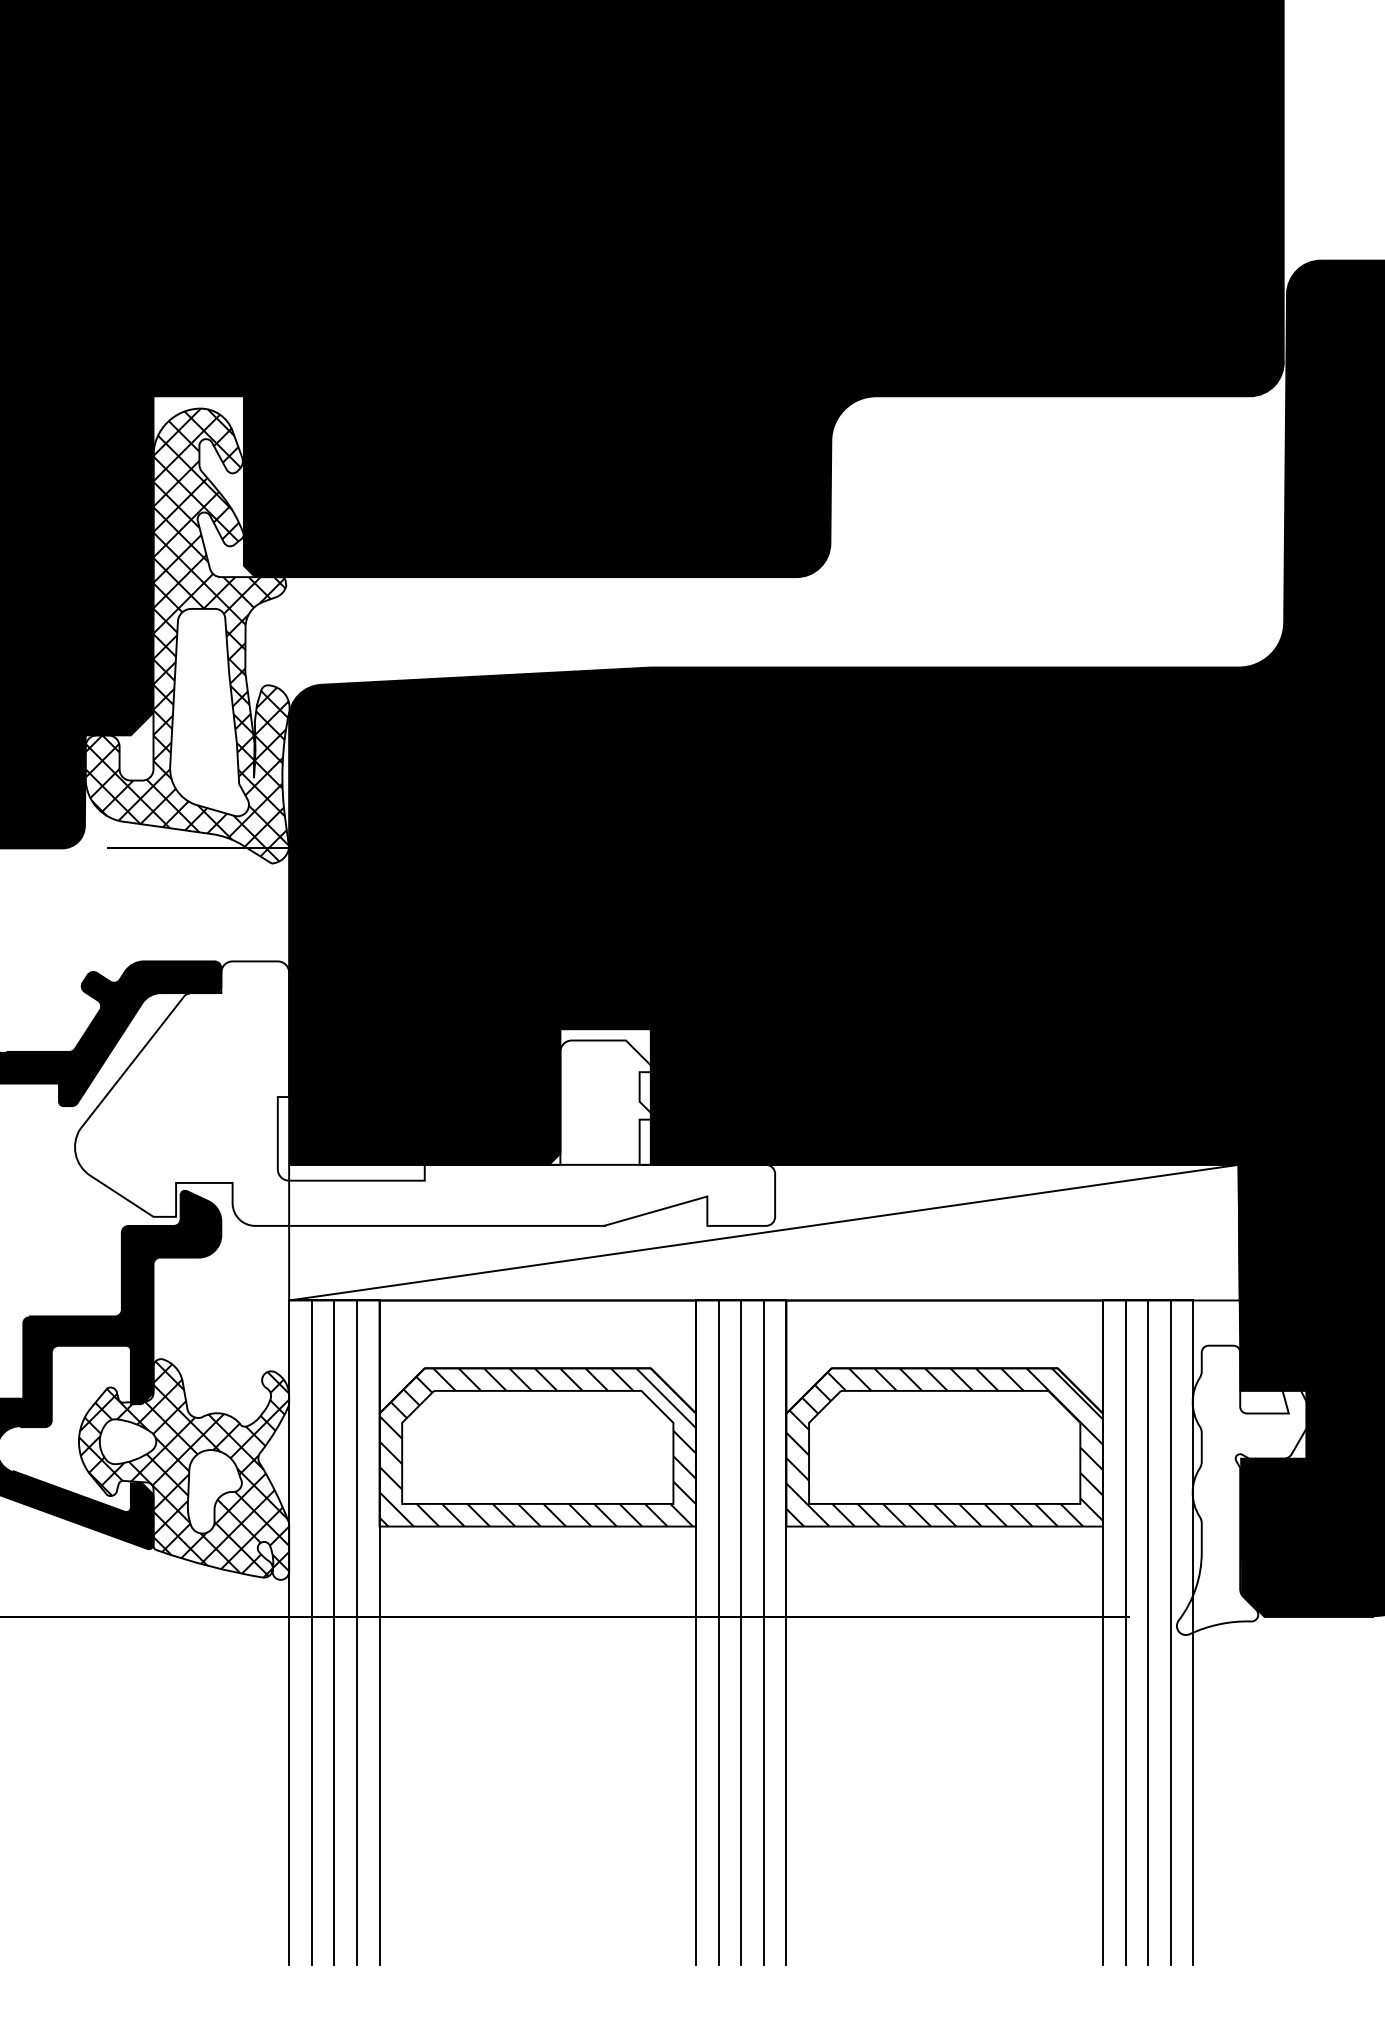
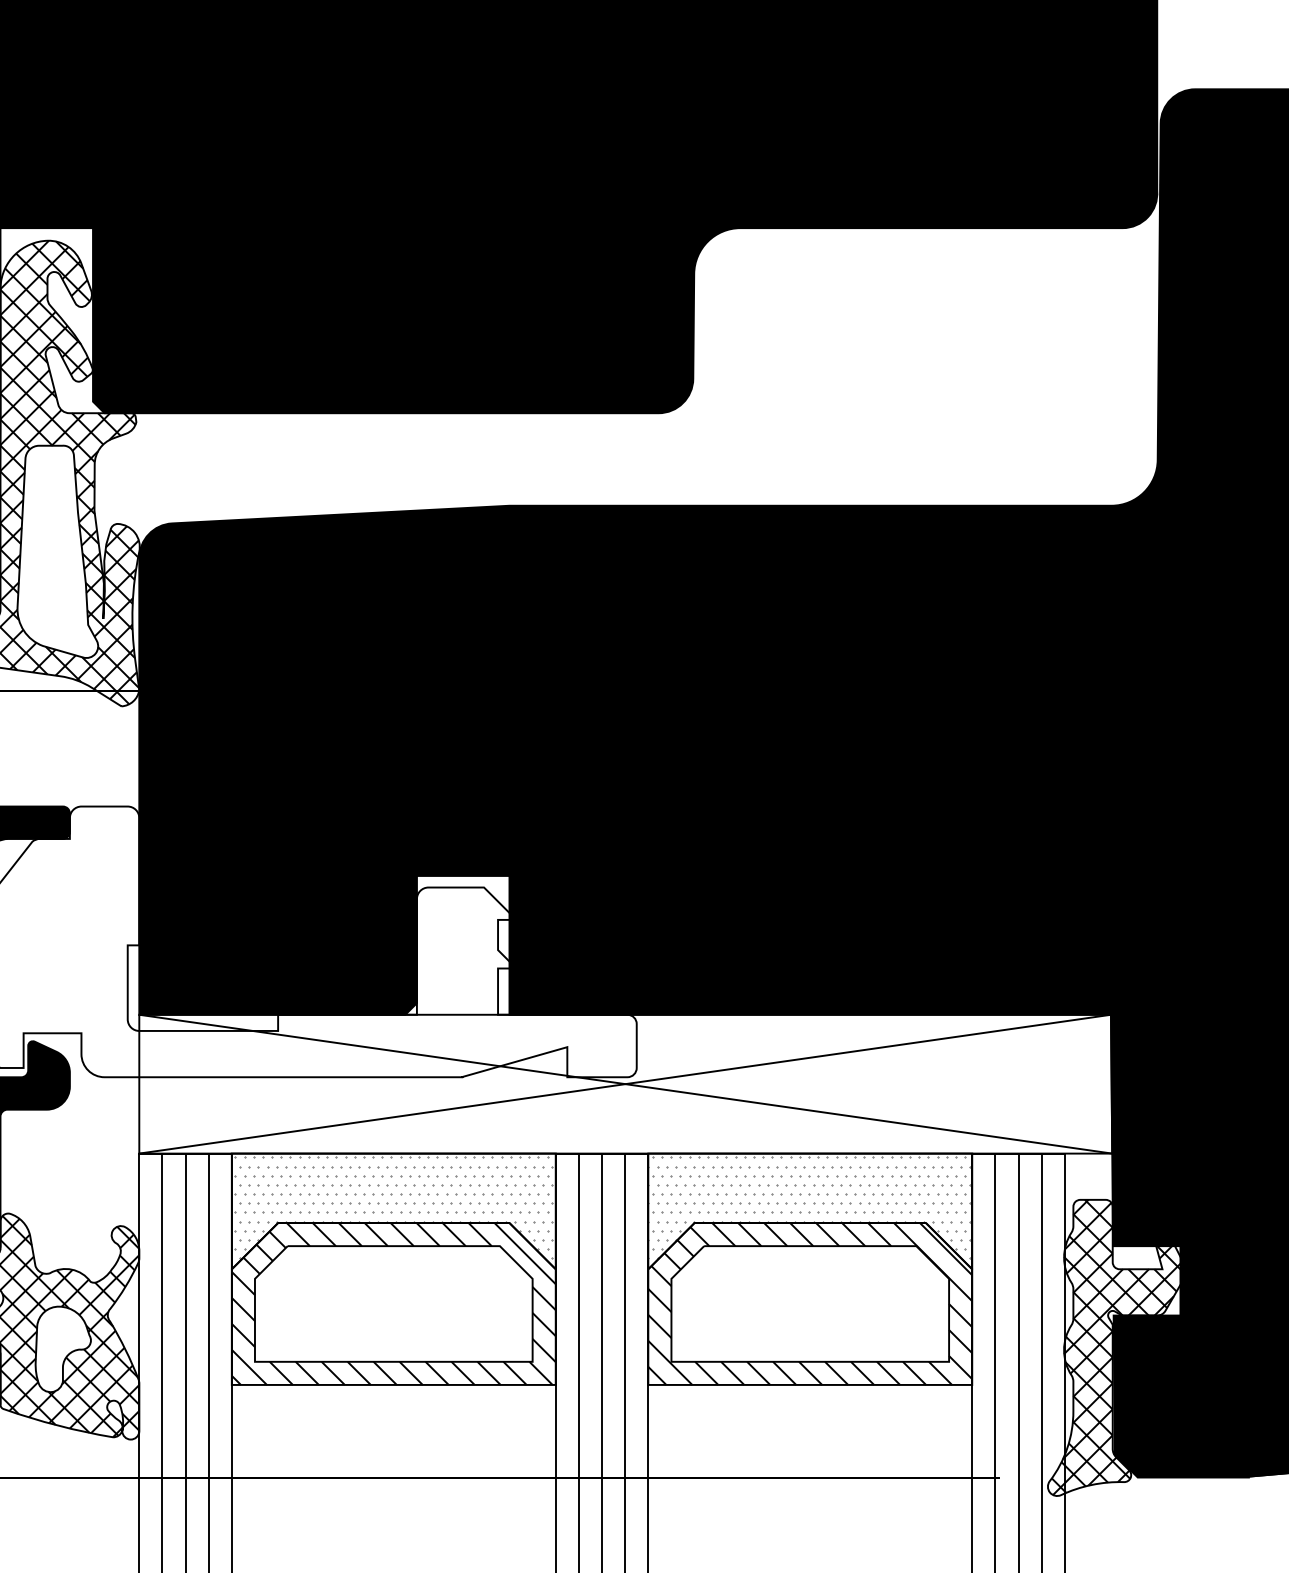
line: (764, 1232) -> (625, 1084), added
hatch: (537, 1353) -> (393, 1207), added
hatch: (943, 1353) -> (809, 1207), added
hatch: (1245, 1489) -> (1118, 1347), added

